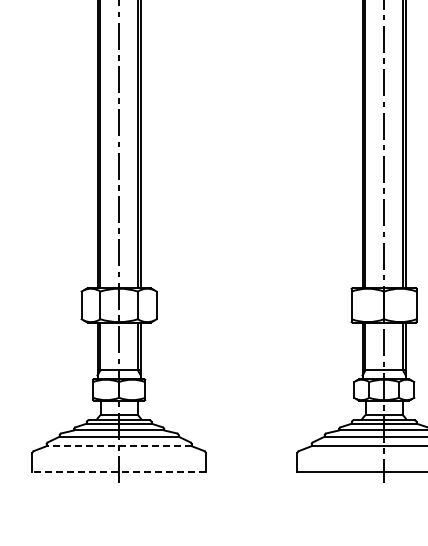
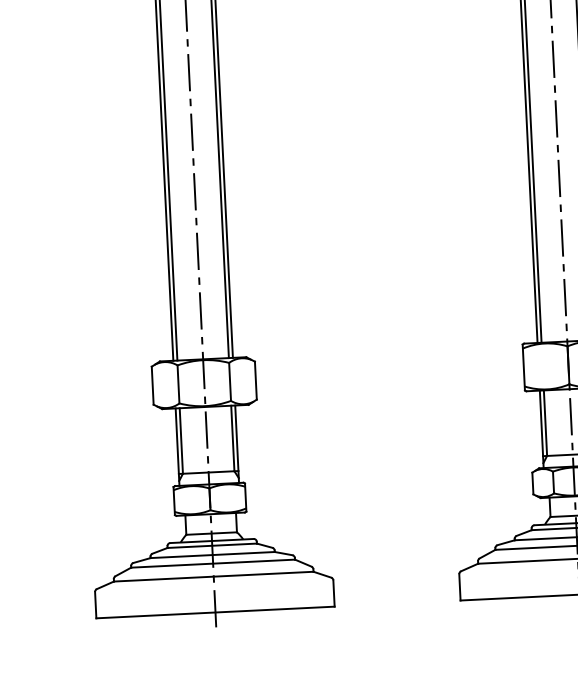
line: (119, 446) -> (214, 577), dashed -> solid
line: (119, 472) -> (215, 612), dashed -> solid

